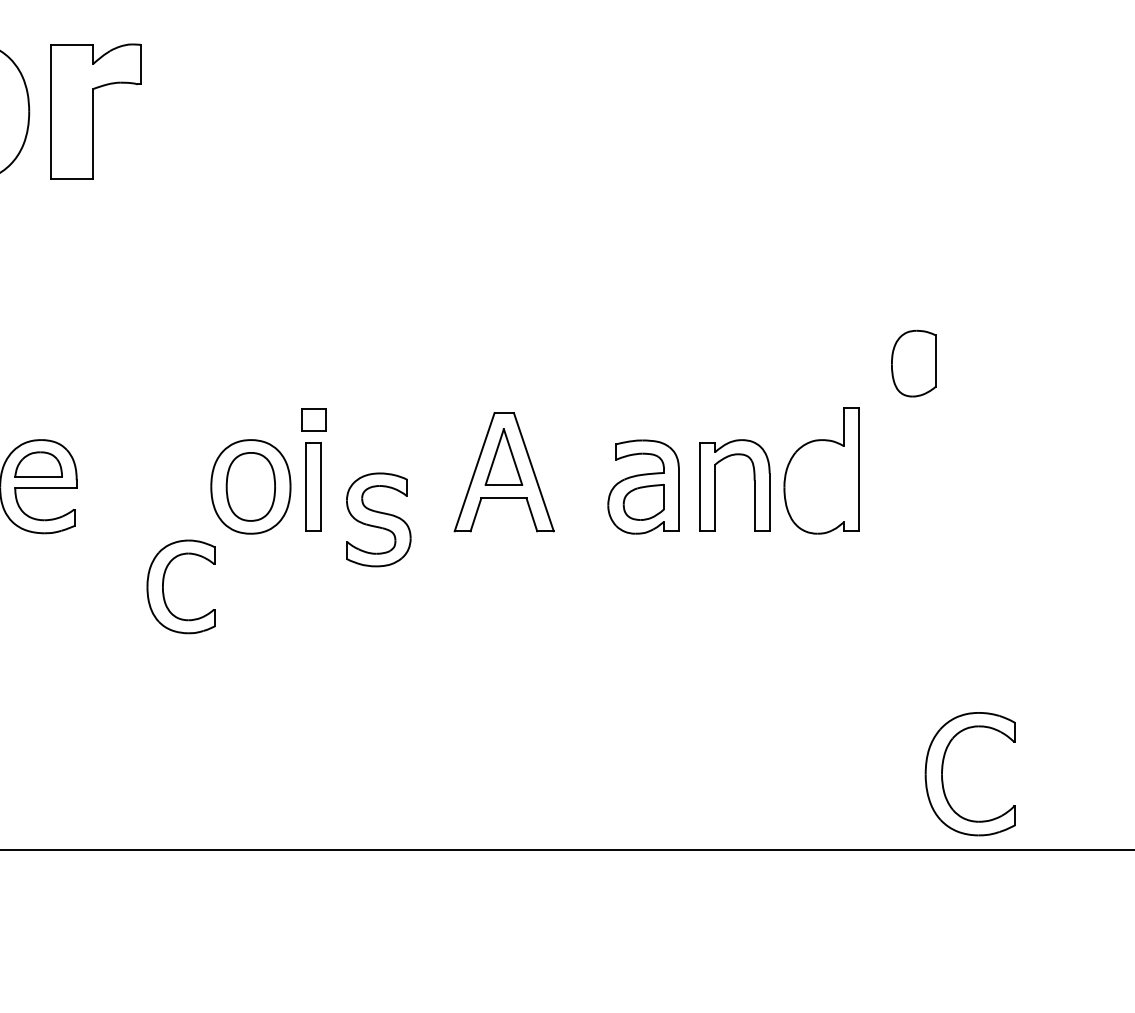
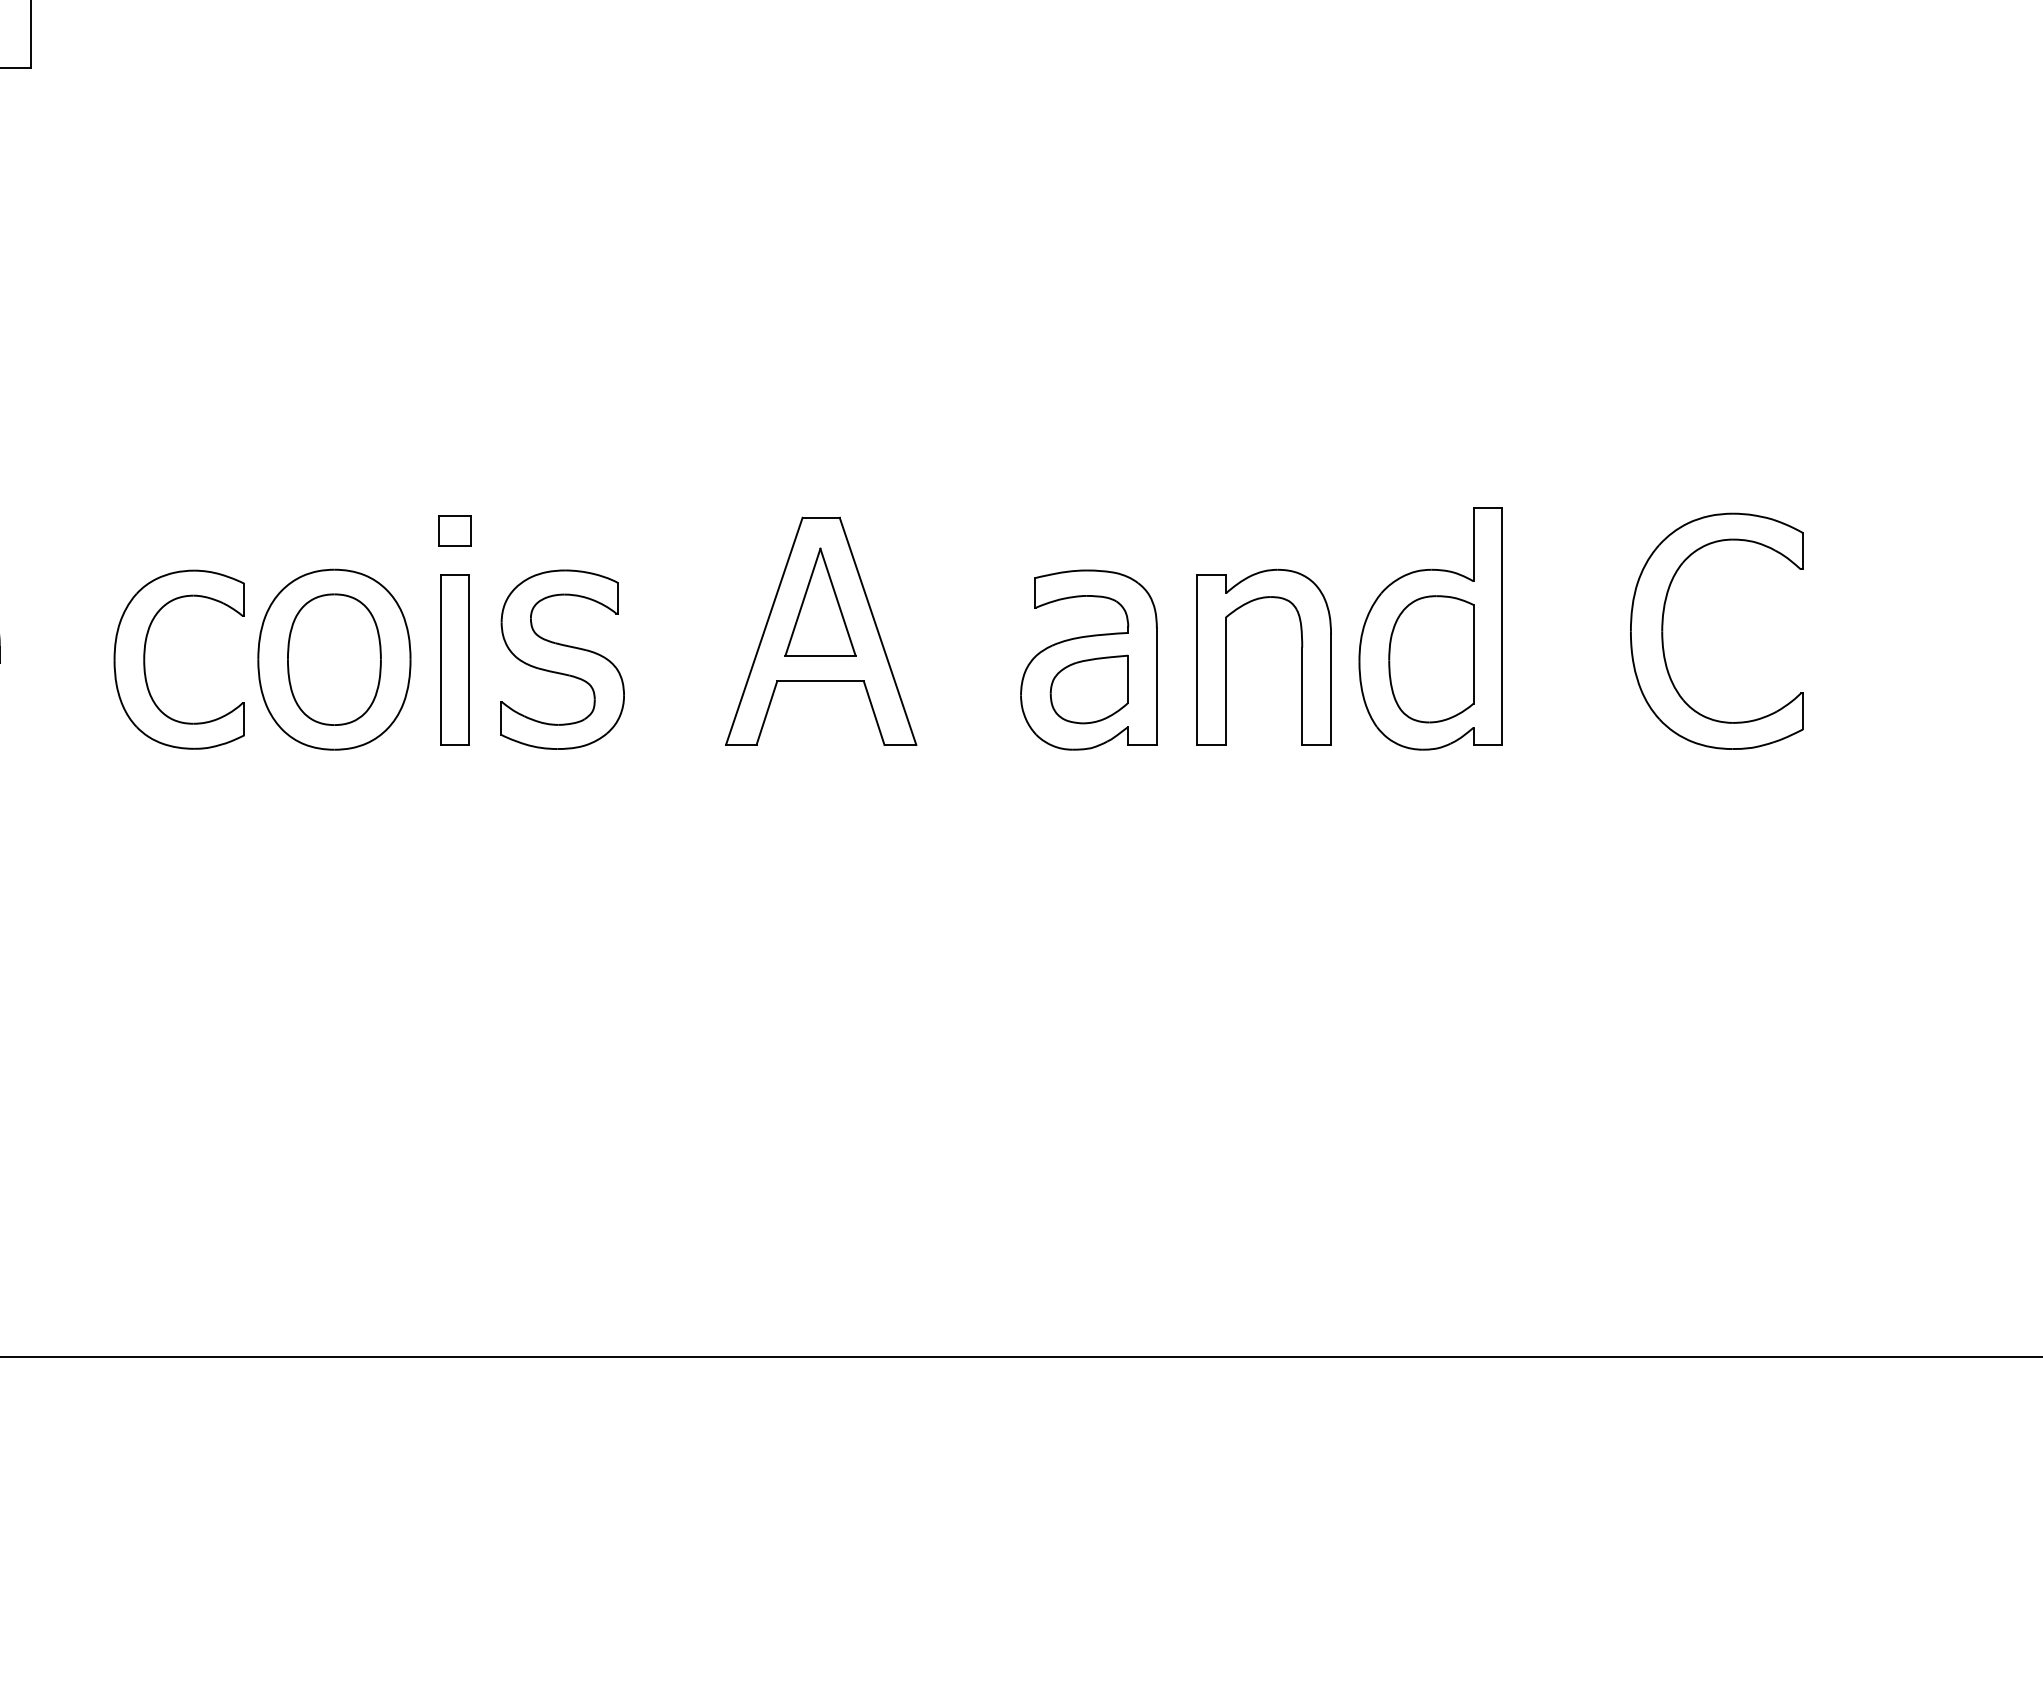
part: (913, 363) -> (1430, 658), moved
part: (313, 419) -> (454, 530), size x0.71
part: (378, 519) -> (562, 658), moved
part: (164, 581) -> (147, 649), moved
part: (943, 769) -> (1665, 622), moved

